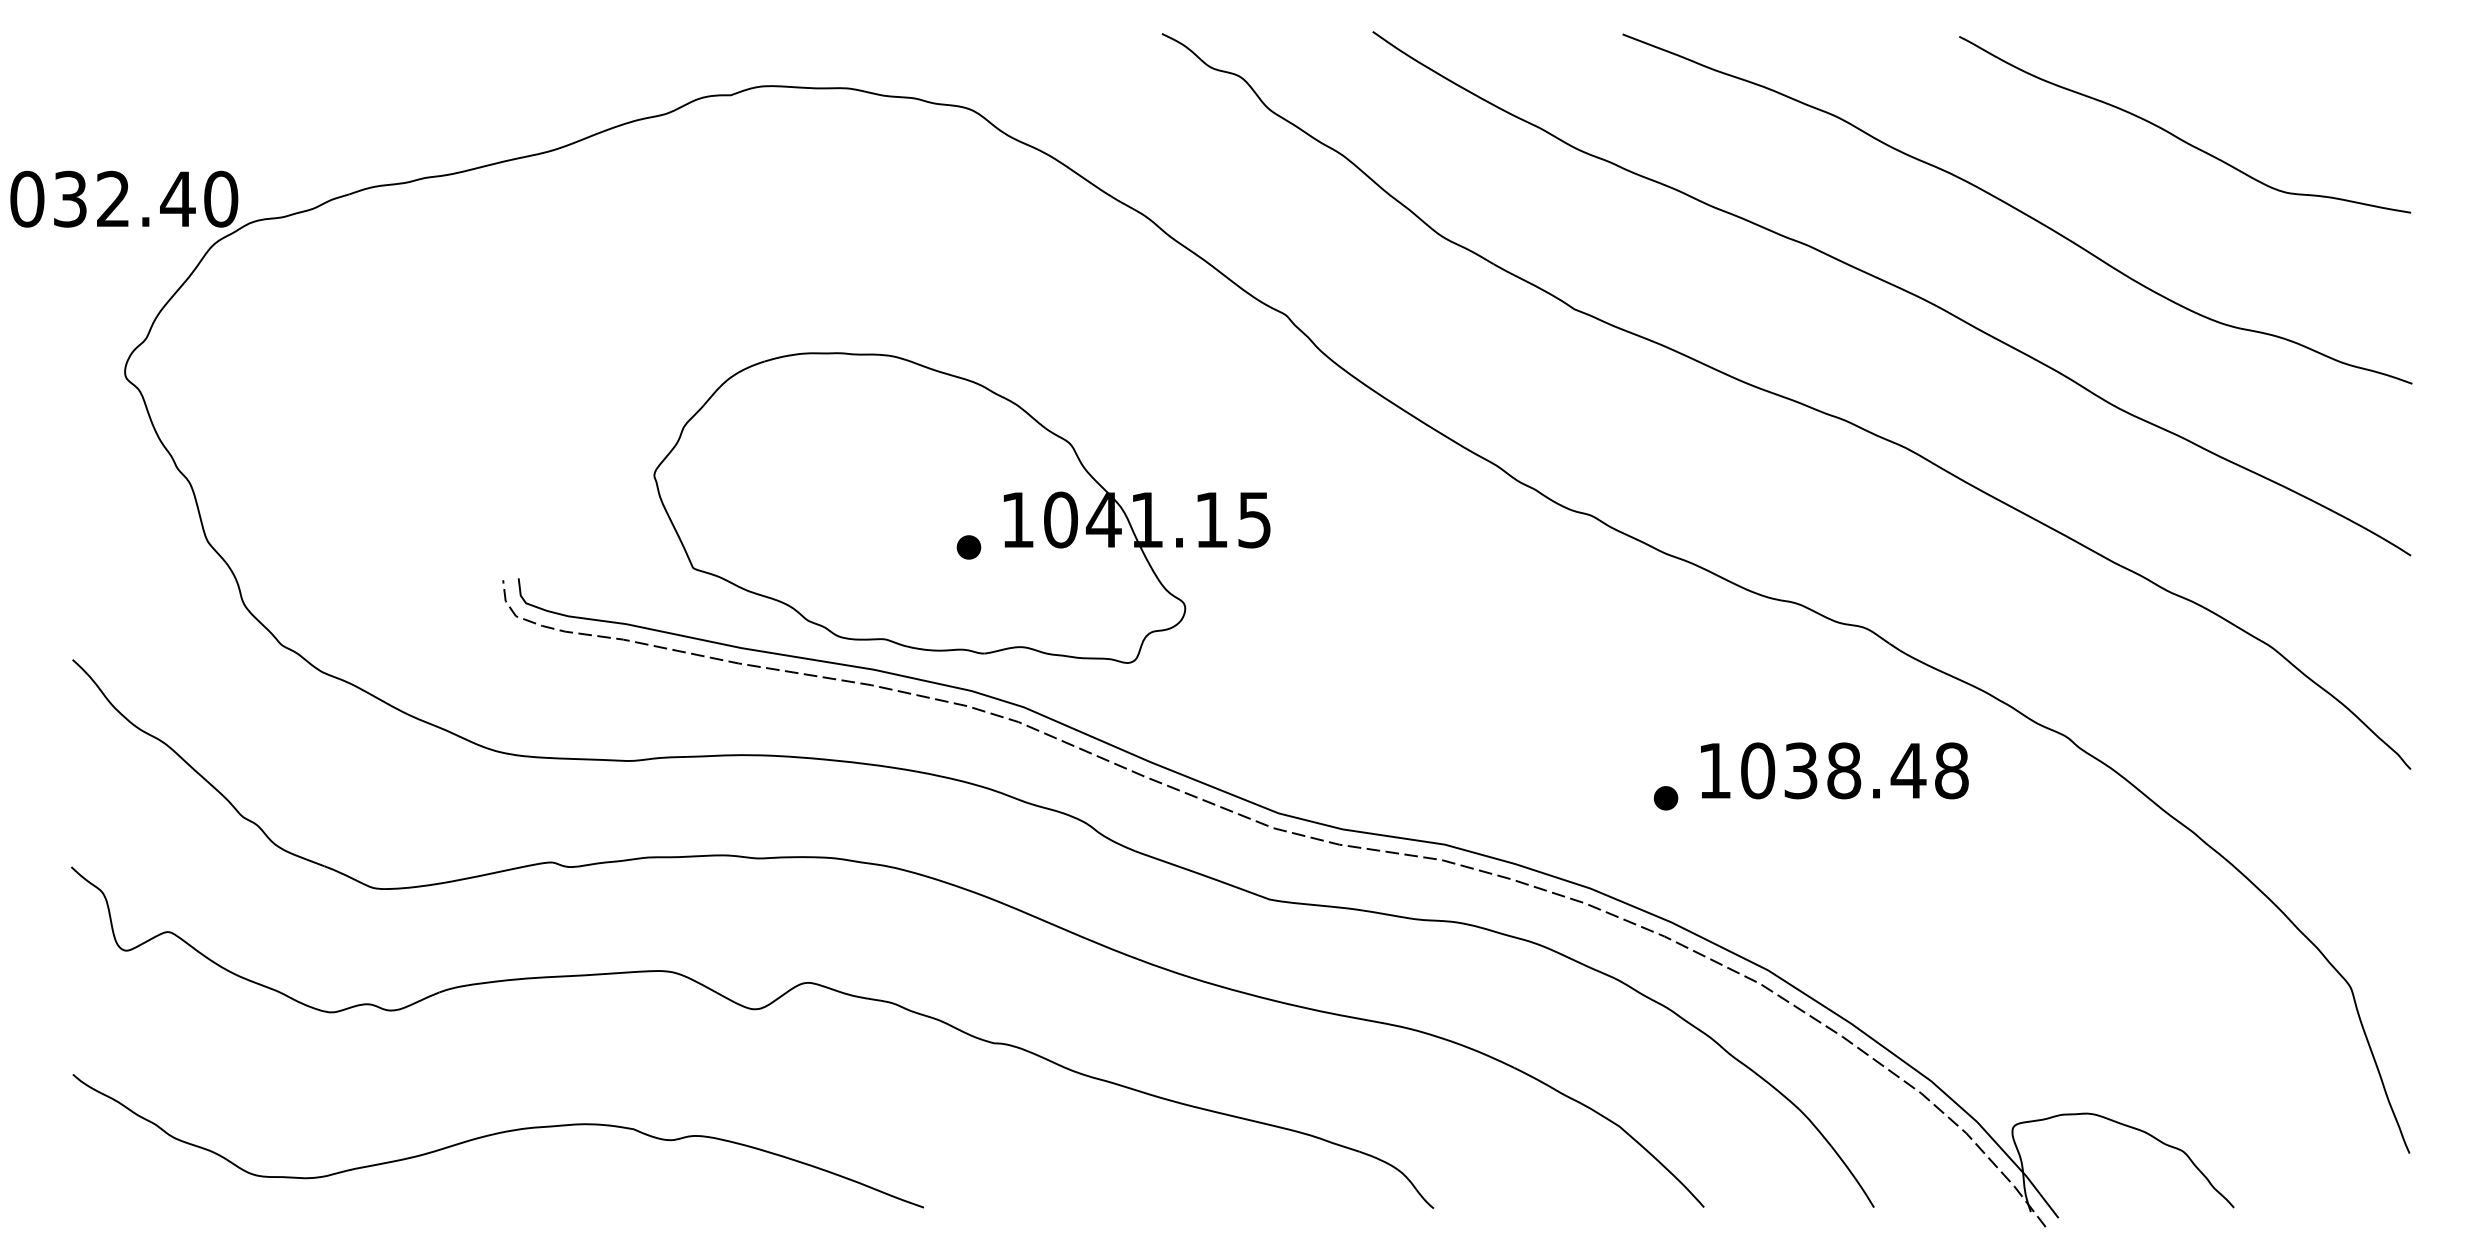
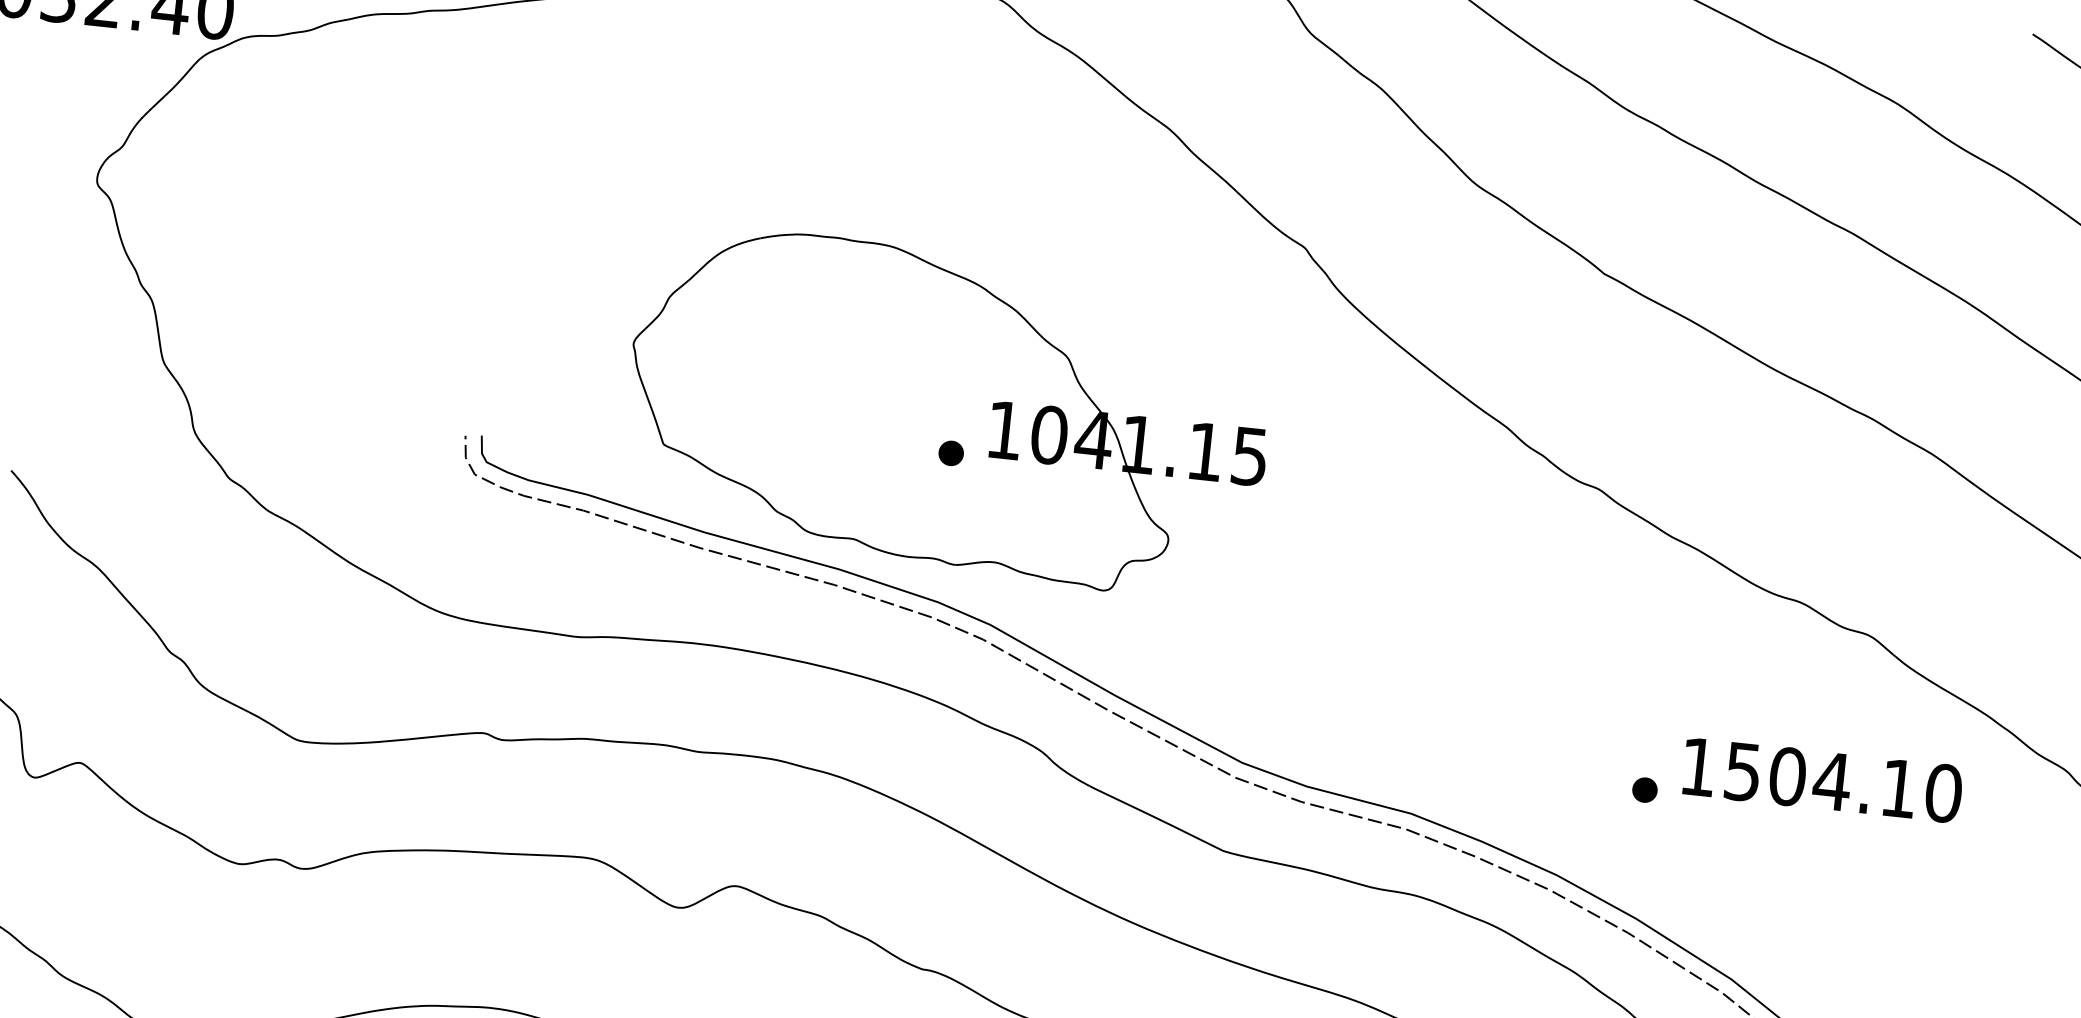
text: (1854, 770) -> (1843, 782), 1038.48 -> 1504.10

